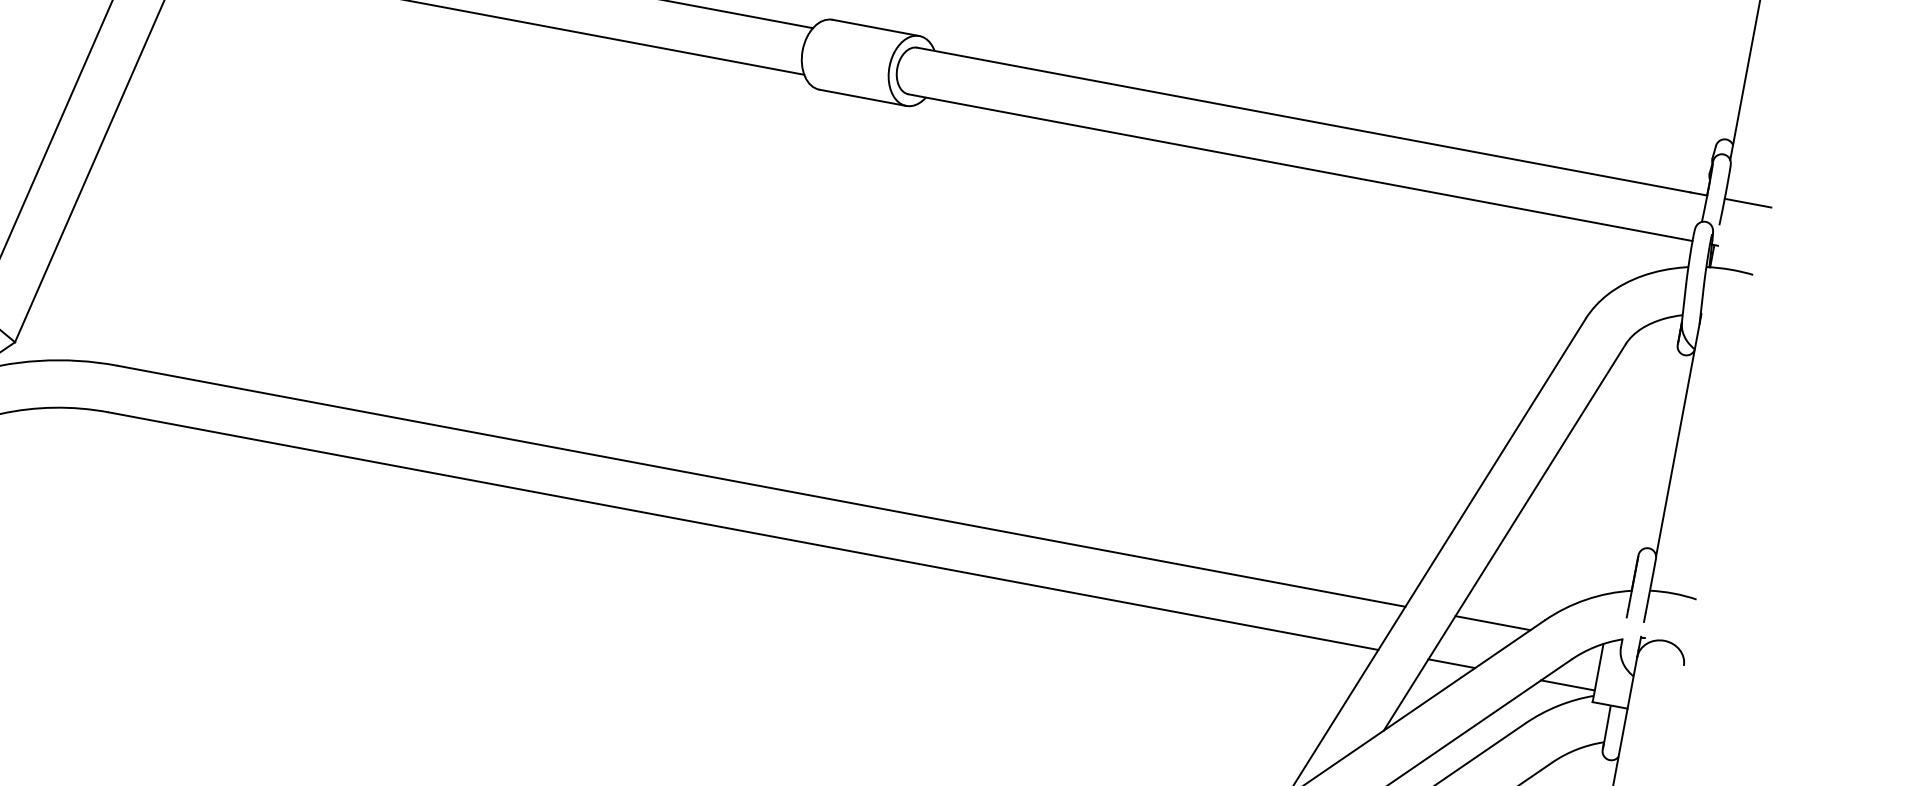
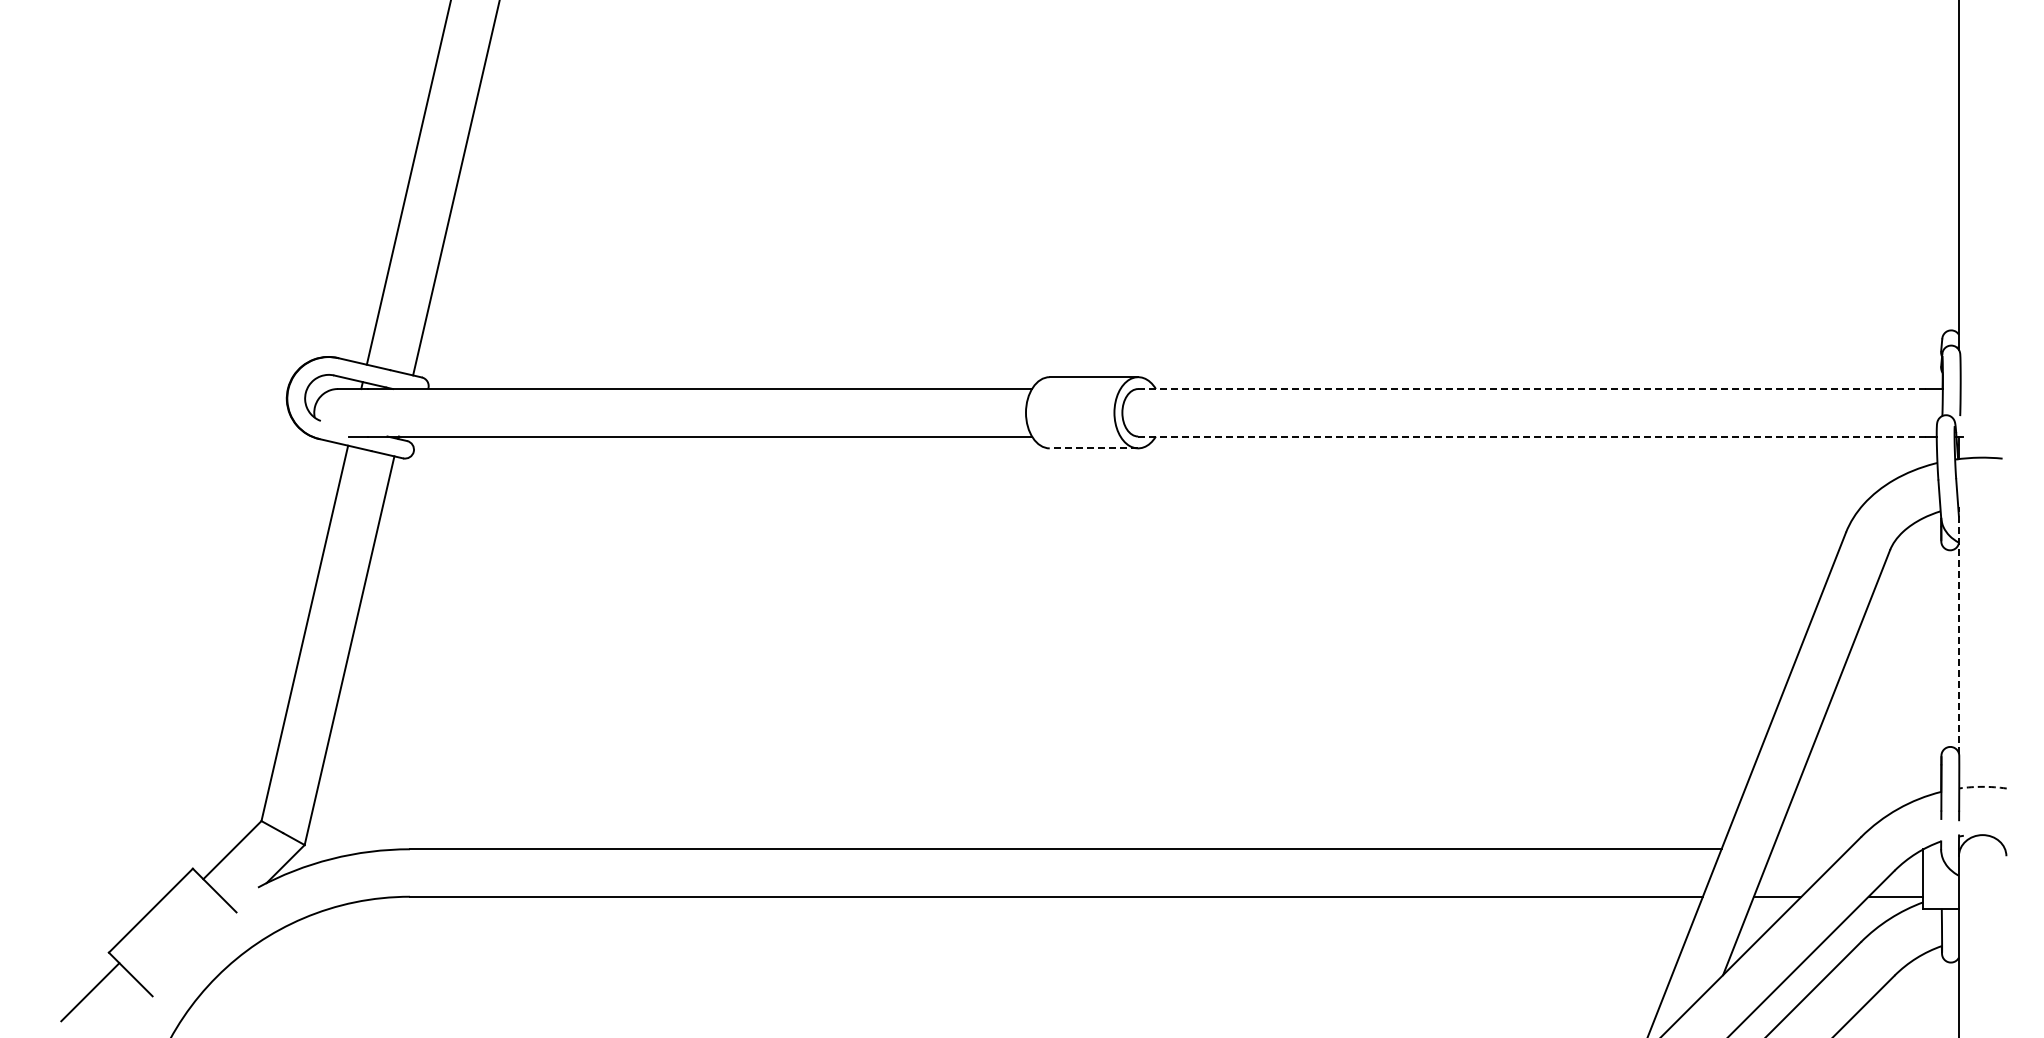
line: (862, 97) -> (1093, 448), solid -> dashed
line: (1304, 120) -> (1532, 389), solid -> dashed
line: (1295, 166) -> (1532, 436), solid -> dashed
line: (1748, 203) -> (1984, 389), removed
line: (1678, 434) -> (1958, 629), solid -> dashed
arc: (1673, 593) -> (1982, 786), solid -> dashed
line: (1492, 623) -> (1810, 849), removed

